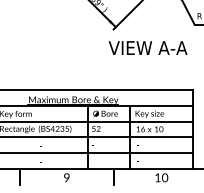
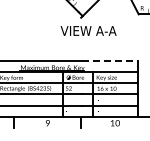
text: (147, 47) -> (88, 30), moved
line: (153, 89) -> (109, 60), solid -> dashed

